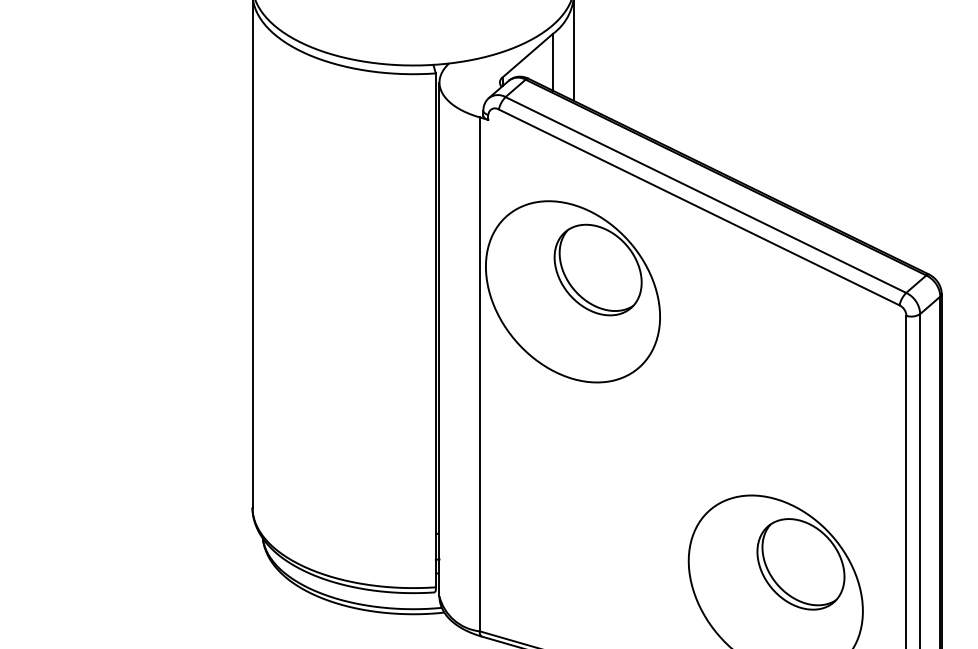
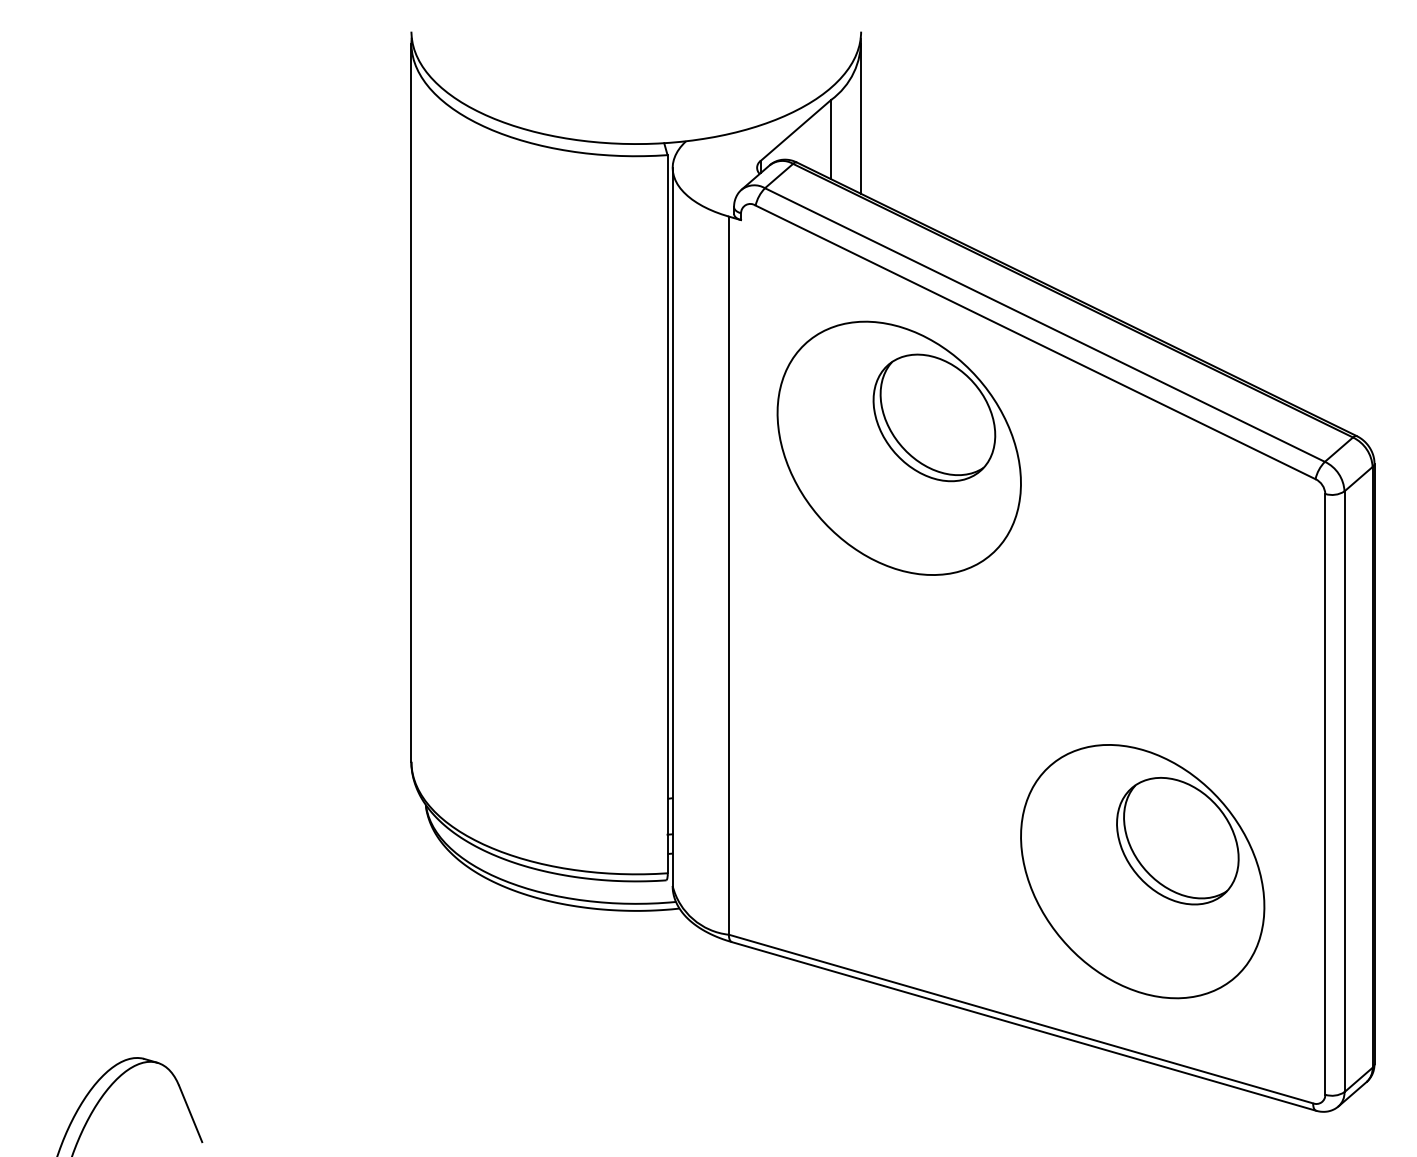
part: (572, 291) -> (898, 447), moved

